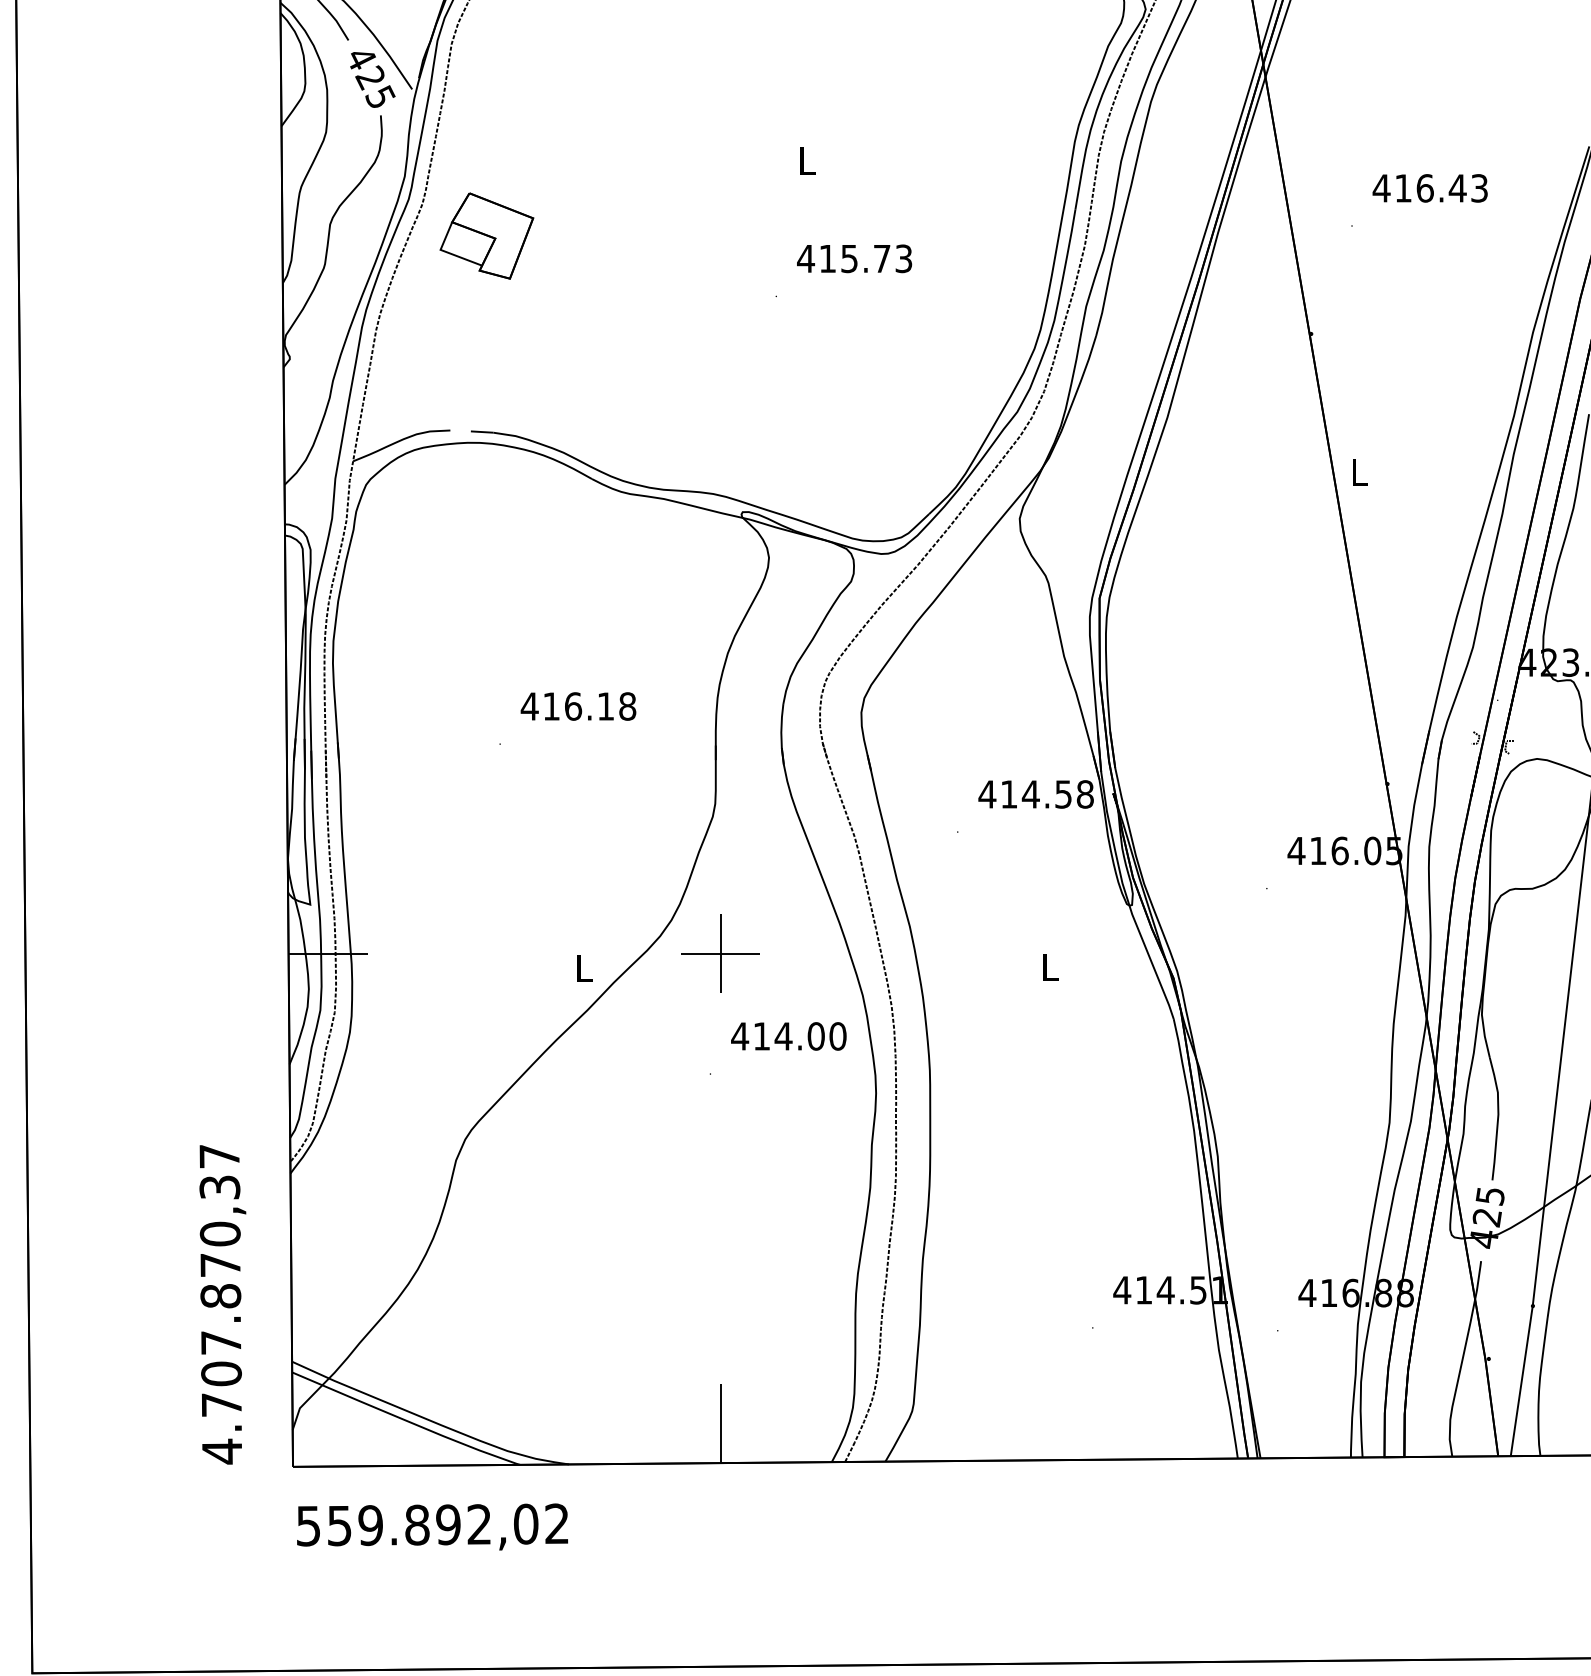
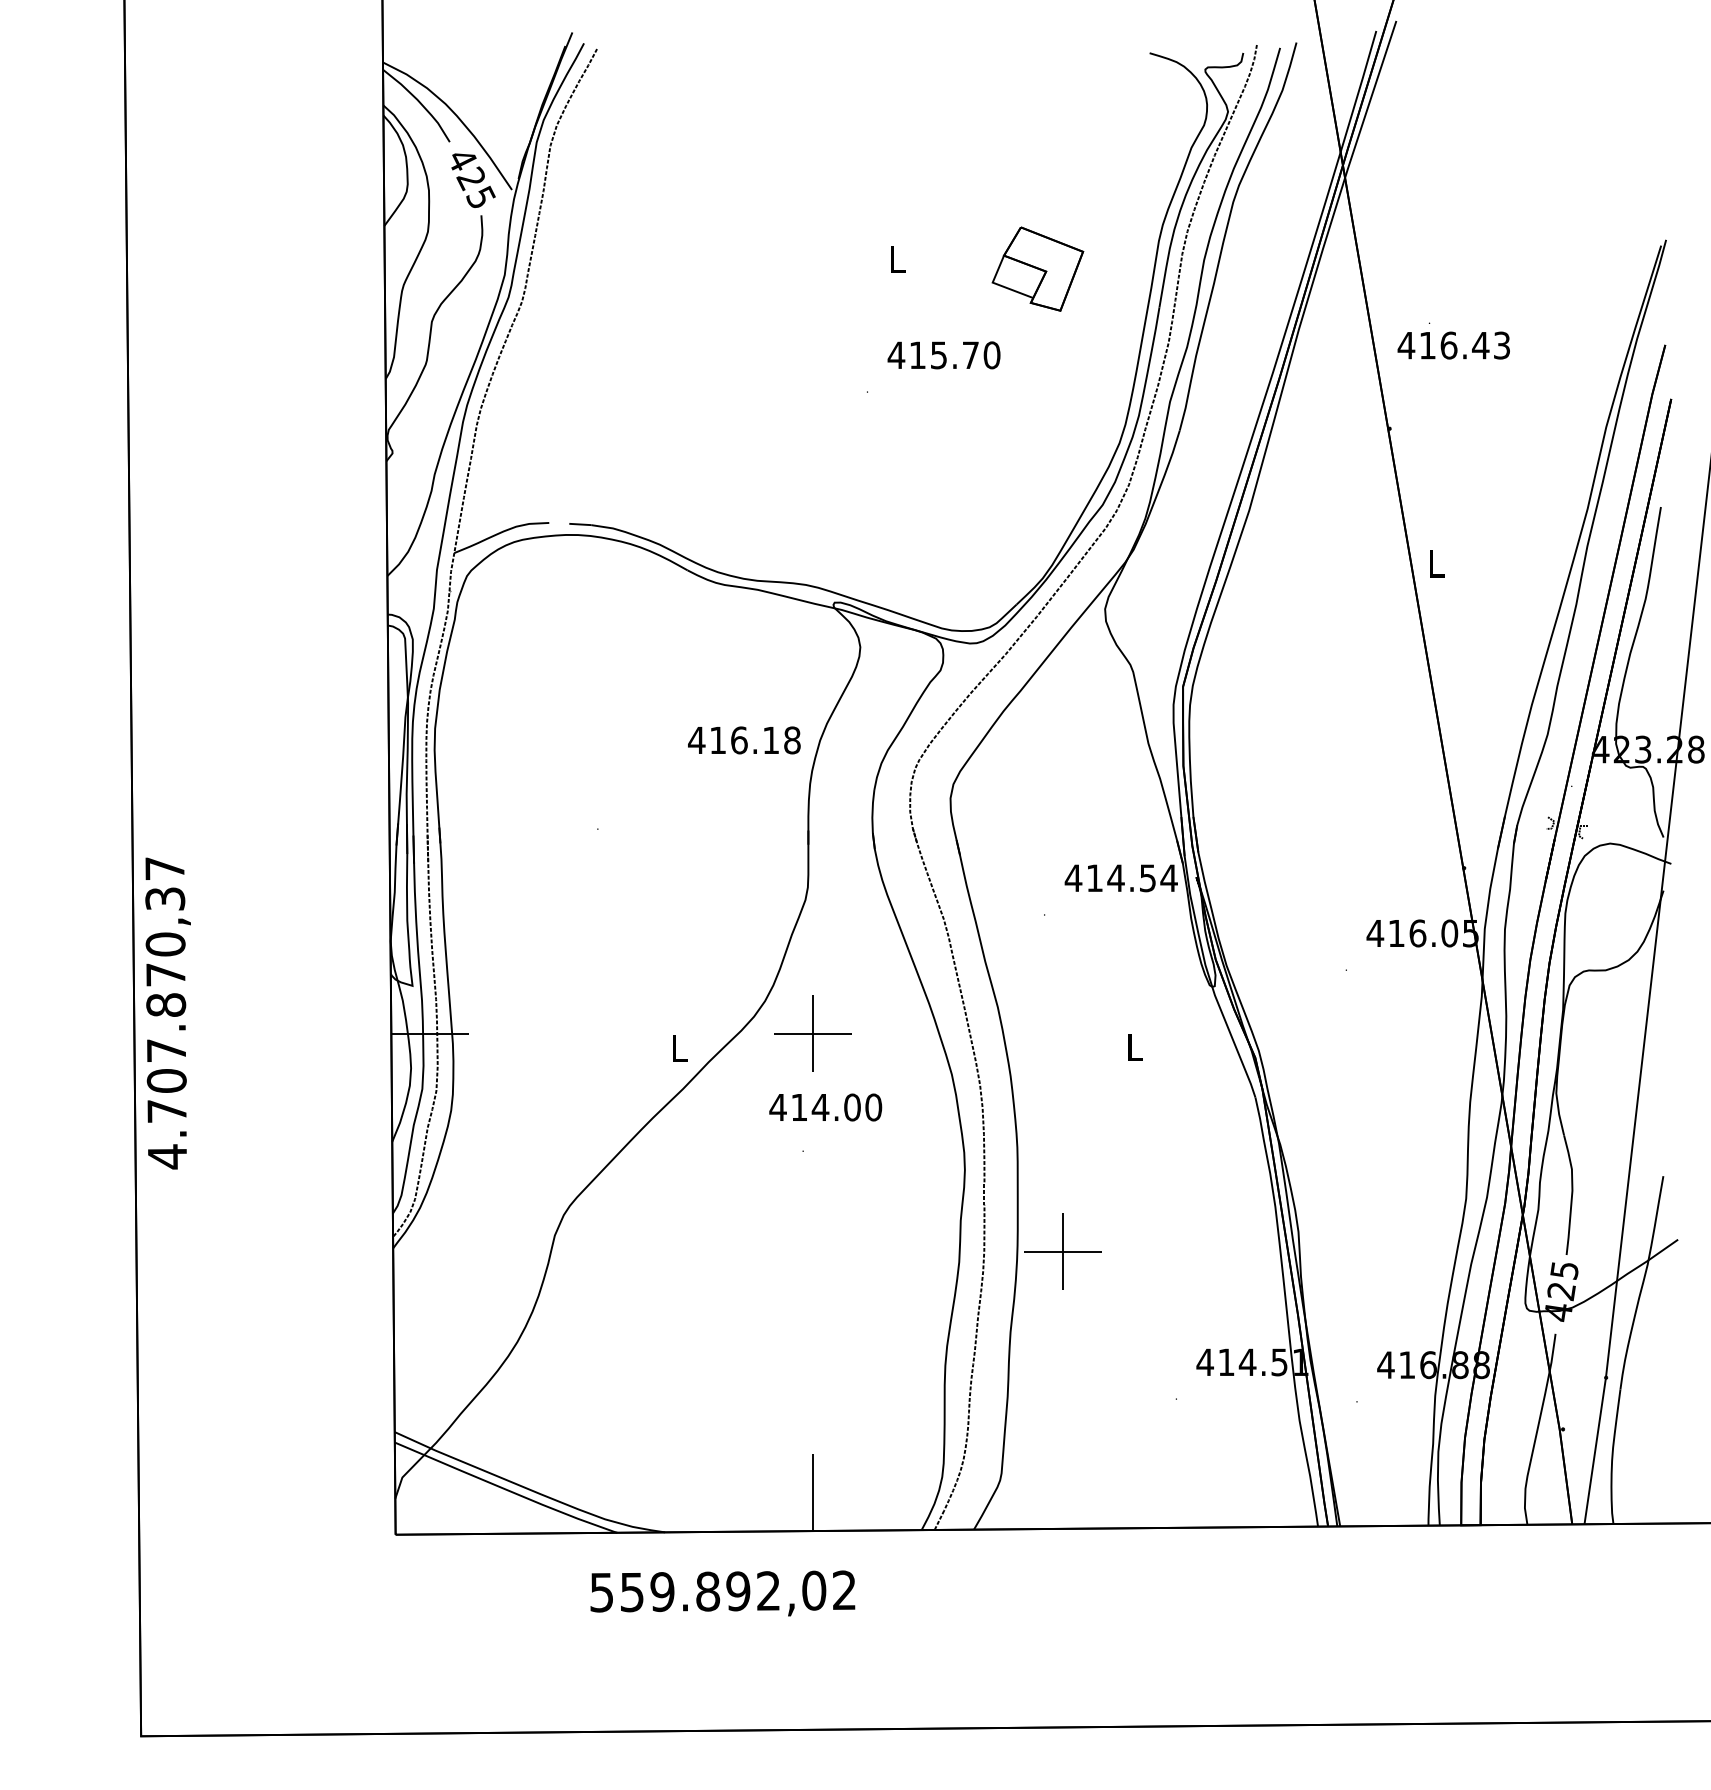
text: (1429, 188) -> (1453, 345), moved
part: (486, 235) -> (1037, 268), moved
text: (903, 258) -> (991, 355), 415.73 -> 415.70
text: (578, 706) -> (744, 740), moved
text: (1084, 794) -> (1168, 878), 414.58 -> 414.54
text: (788, 1036) -> (825, 1107), moved
part: (976, 1176) -> (1062, 1251), added
text: (222, 1304) -> (167, 1013), moved
text: (432, 1527) -> (722, 1593), moved

